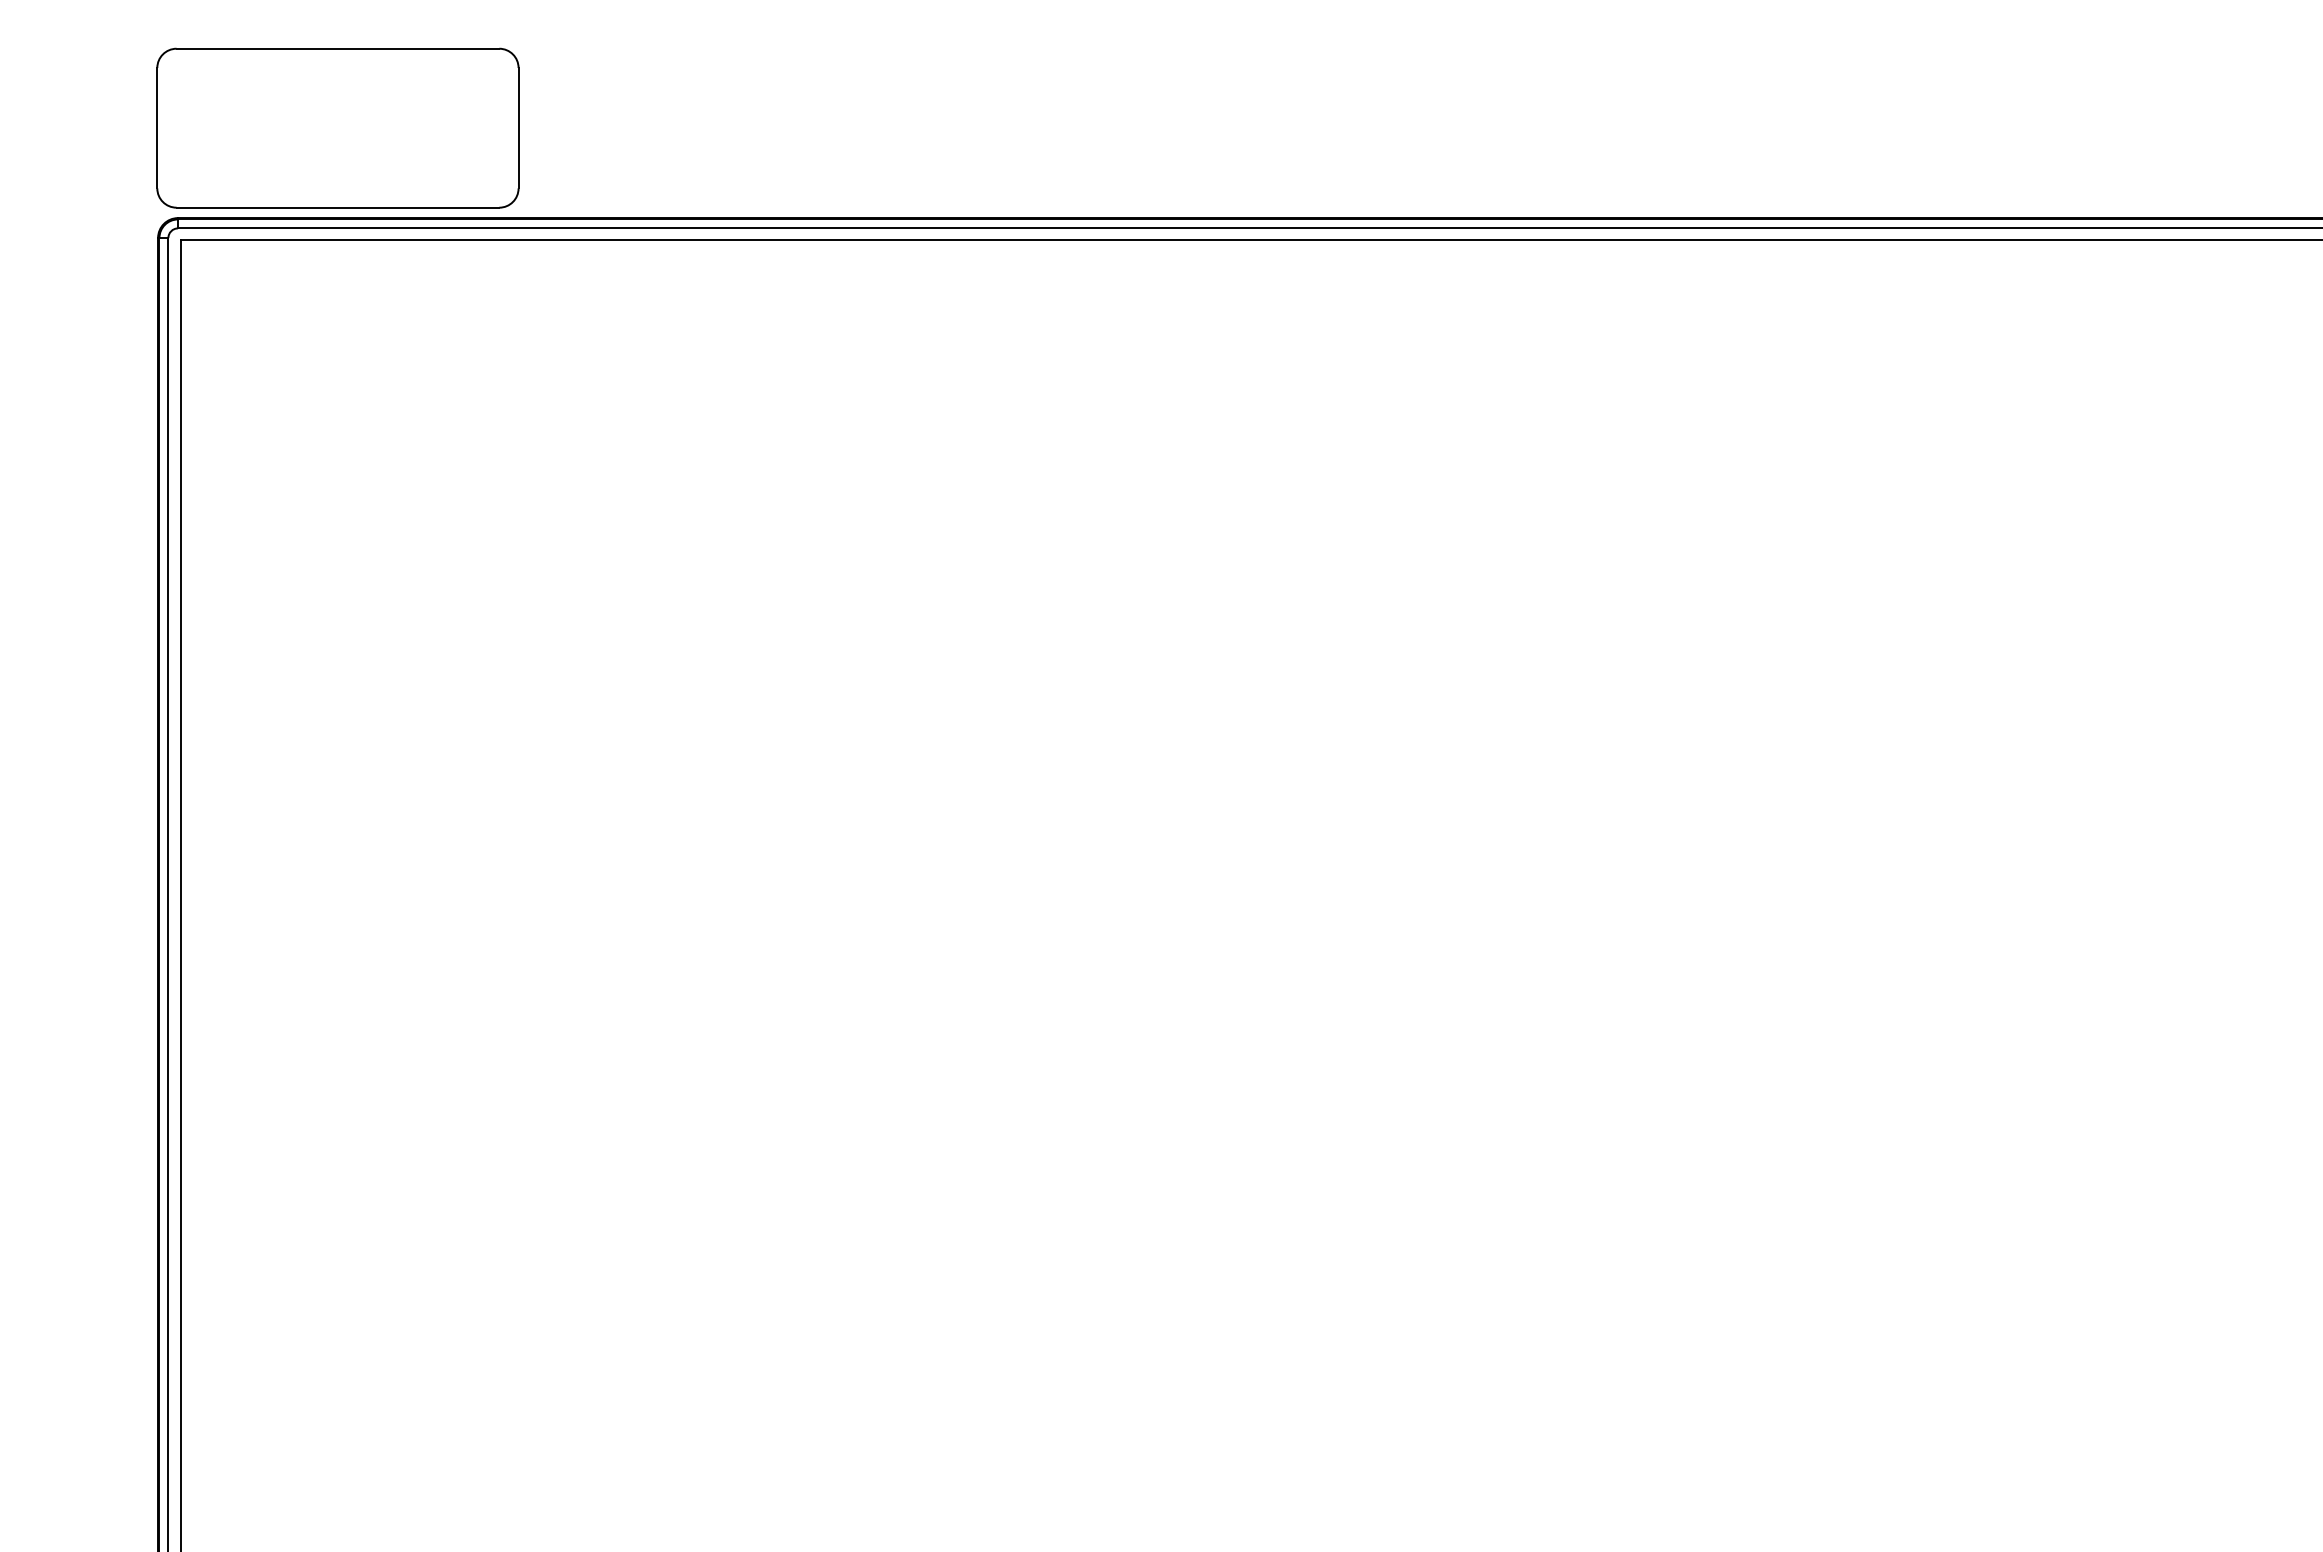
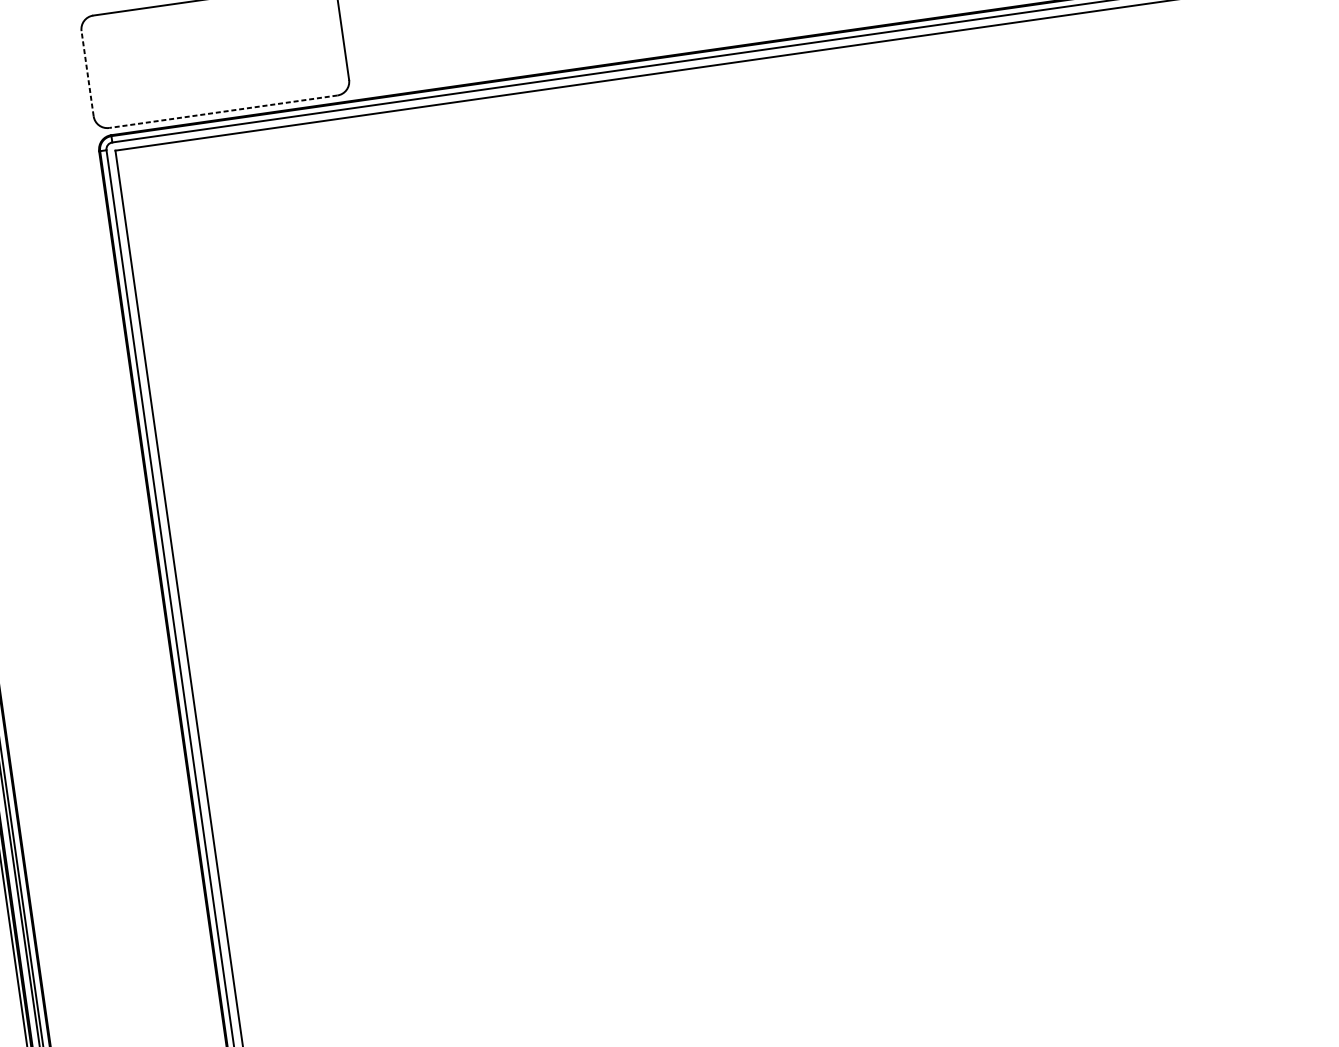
line: (157, 127) -> (87, 73), solid -> dashed
line: (337, 207) -> (222, 111), solid -> dashed

